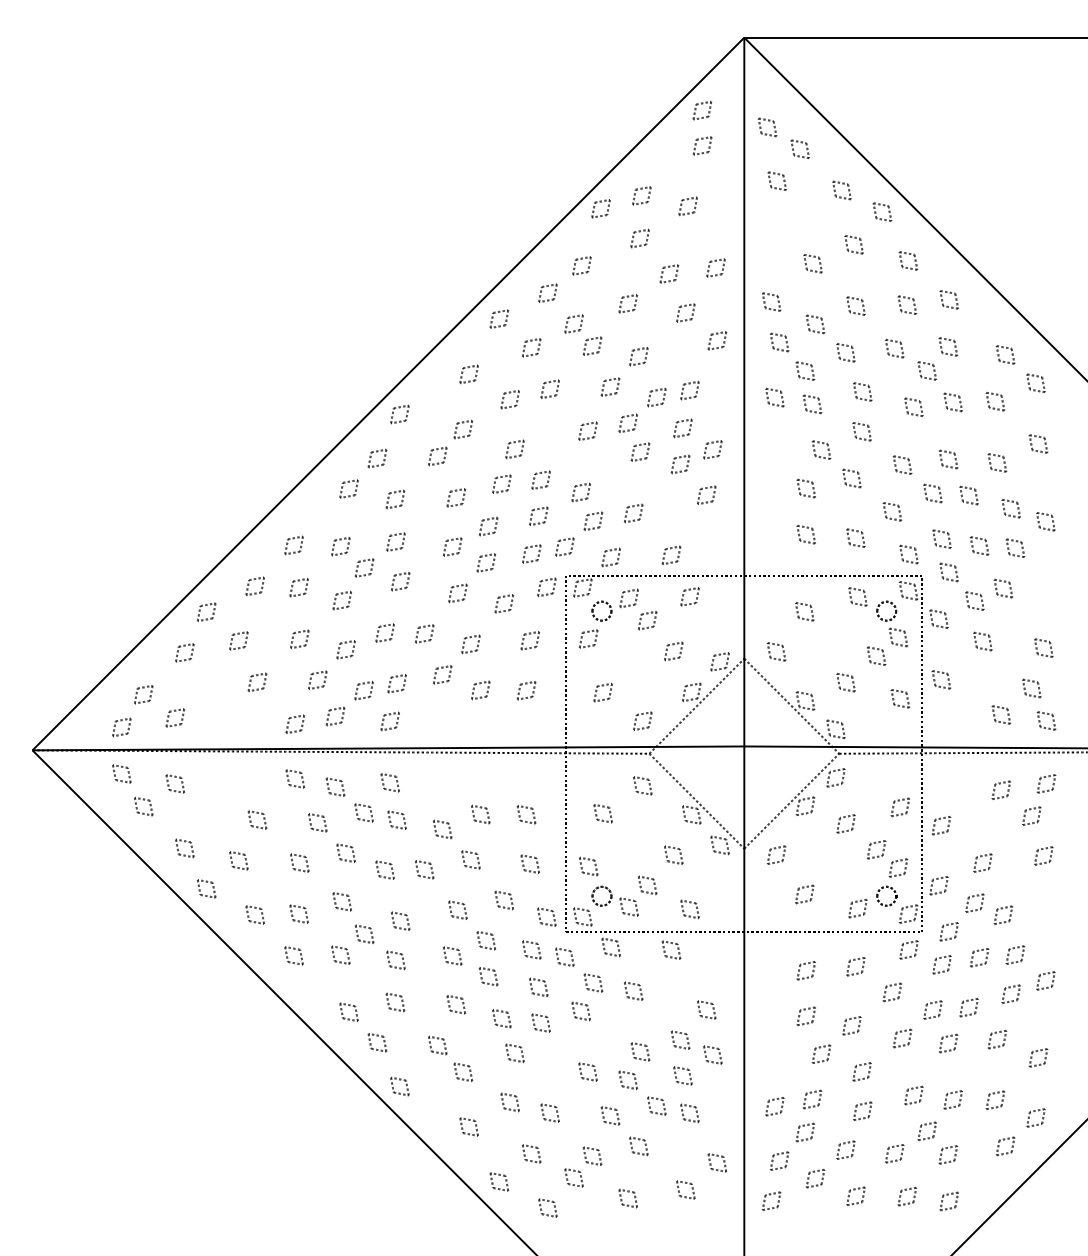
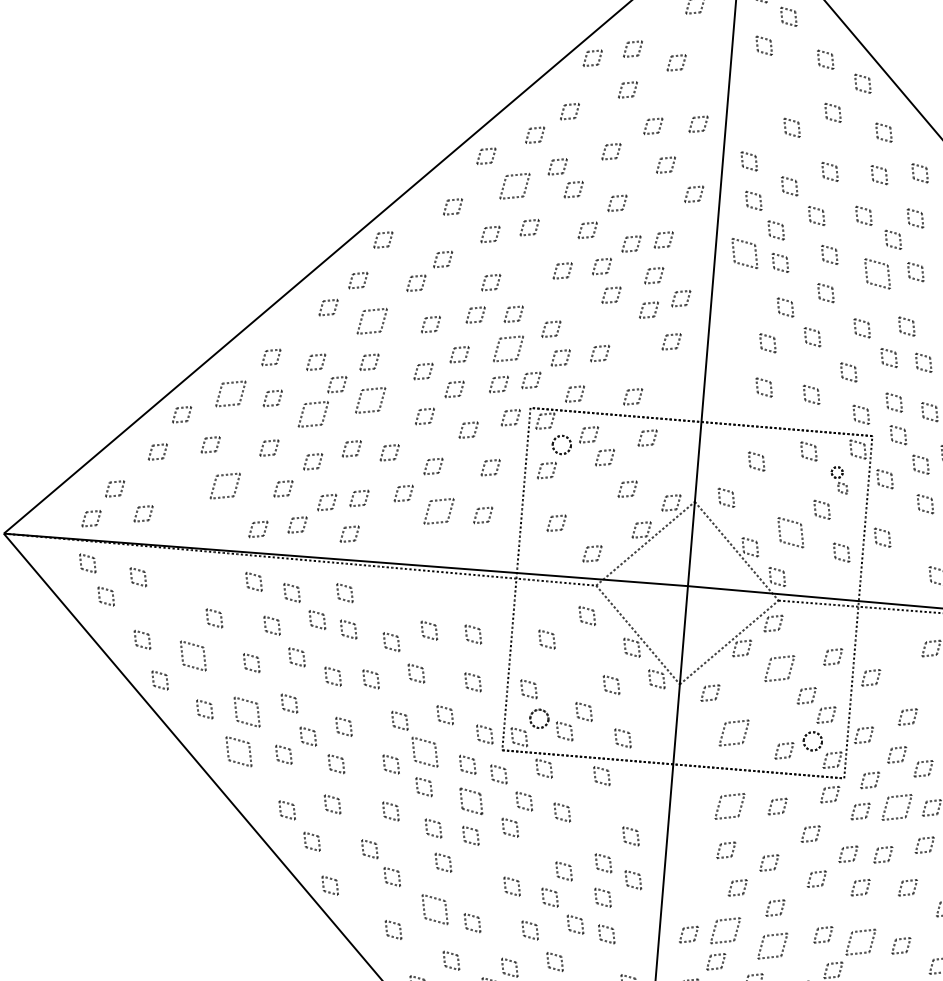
part: (531, 347) -> (515, 186), size x1.6
part: (774, 397) -> (744, 253), size x1.6
part: (913, 406) -> (877, 272), size x1.6
part: (395, 499) -> (372, 321), size x1.6
part: (538, 515) -> (508, 348), size x1.6
part: (400, 581) -> (370, 400), size x1.6
part: (254, 585) -> (230, 392), size x1.6
part: (341, 600) -> (312, 414), size x1.6
part: (892, 623) -> (840, 479), size x0.6
part: (257, 682) -> (225, 486), size x1.6
part: (845, 682) -> (790, 532), size x1.6
part: (480, 690) -> (438, 511), size x1.6
part: (845, 823) -> (779, 668), size x1.6
part: (238, 860) -> (193, 655), size x1.6
part: (804, 894) -> (734, 733), size x1.6
part: (298, 913) -> (246, 711), size x1.6
part: (485, 940) -> (424, 752), size x1.6
part: (293, 955) -> (238, 751), size x1.6
part: (979, 957) -> (897, 807), size x1.6
part: (805, 970) -> (729, 806), size x1.6
part: (538, 987) -> (471, 801), size x1.4
part: (812, 1099) -> (725, 930), size x1.6
part: (952, 1099) -> (860, 941), size x1.6
part: (509, 1102) -> (434, 909), size x1.6
part: (862, 1110) -> (772, 945), size x1.6

